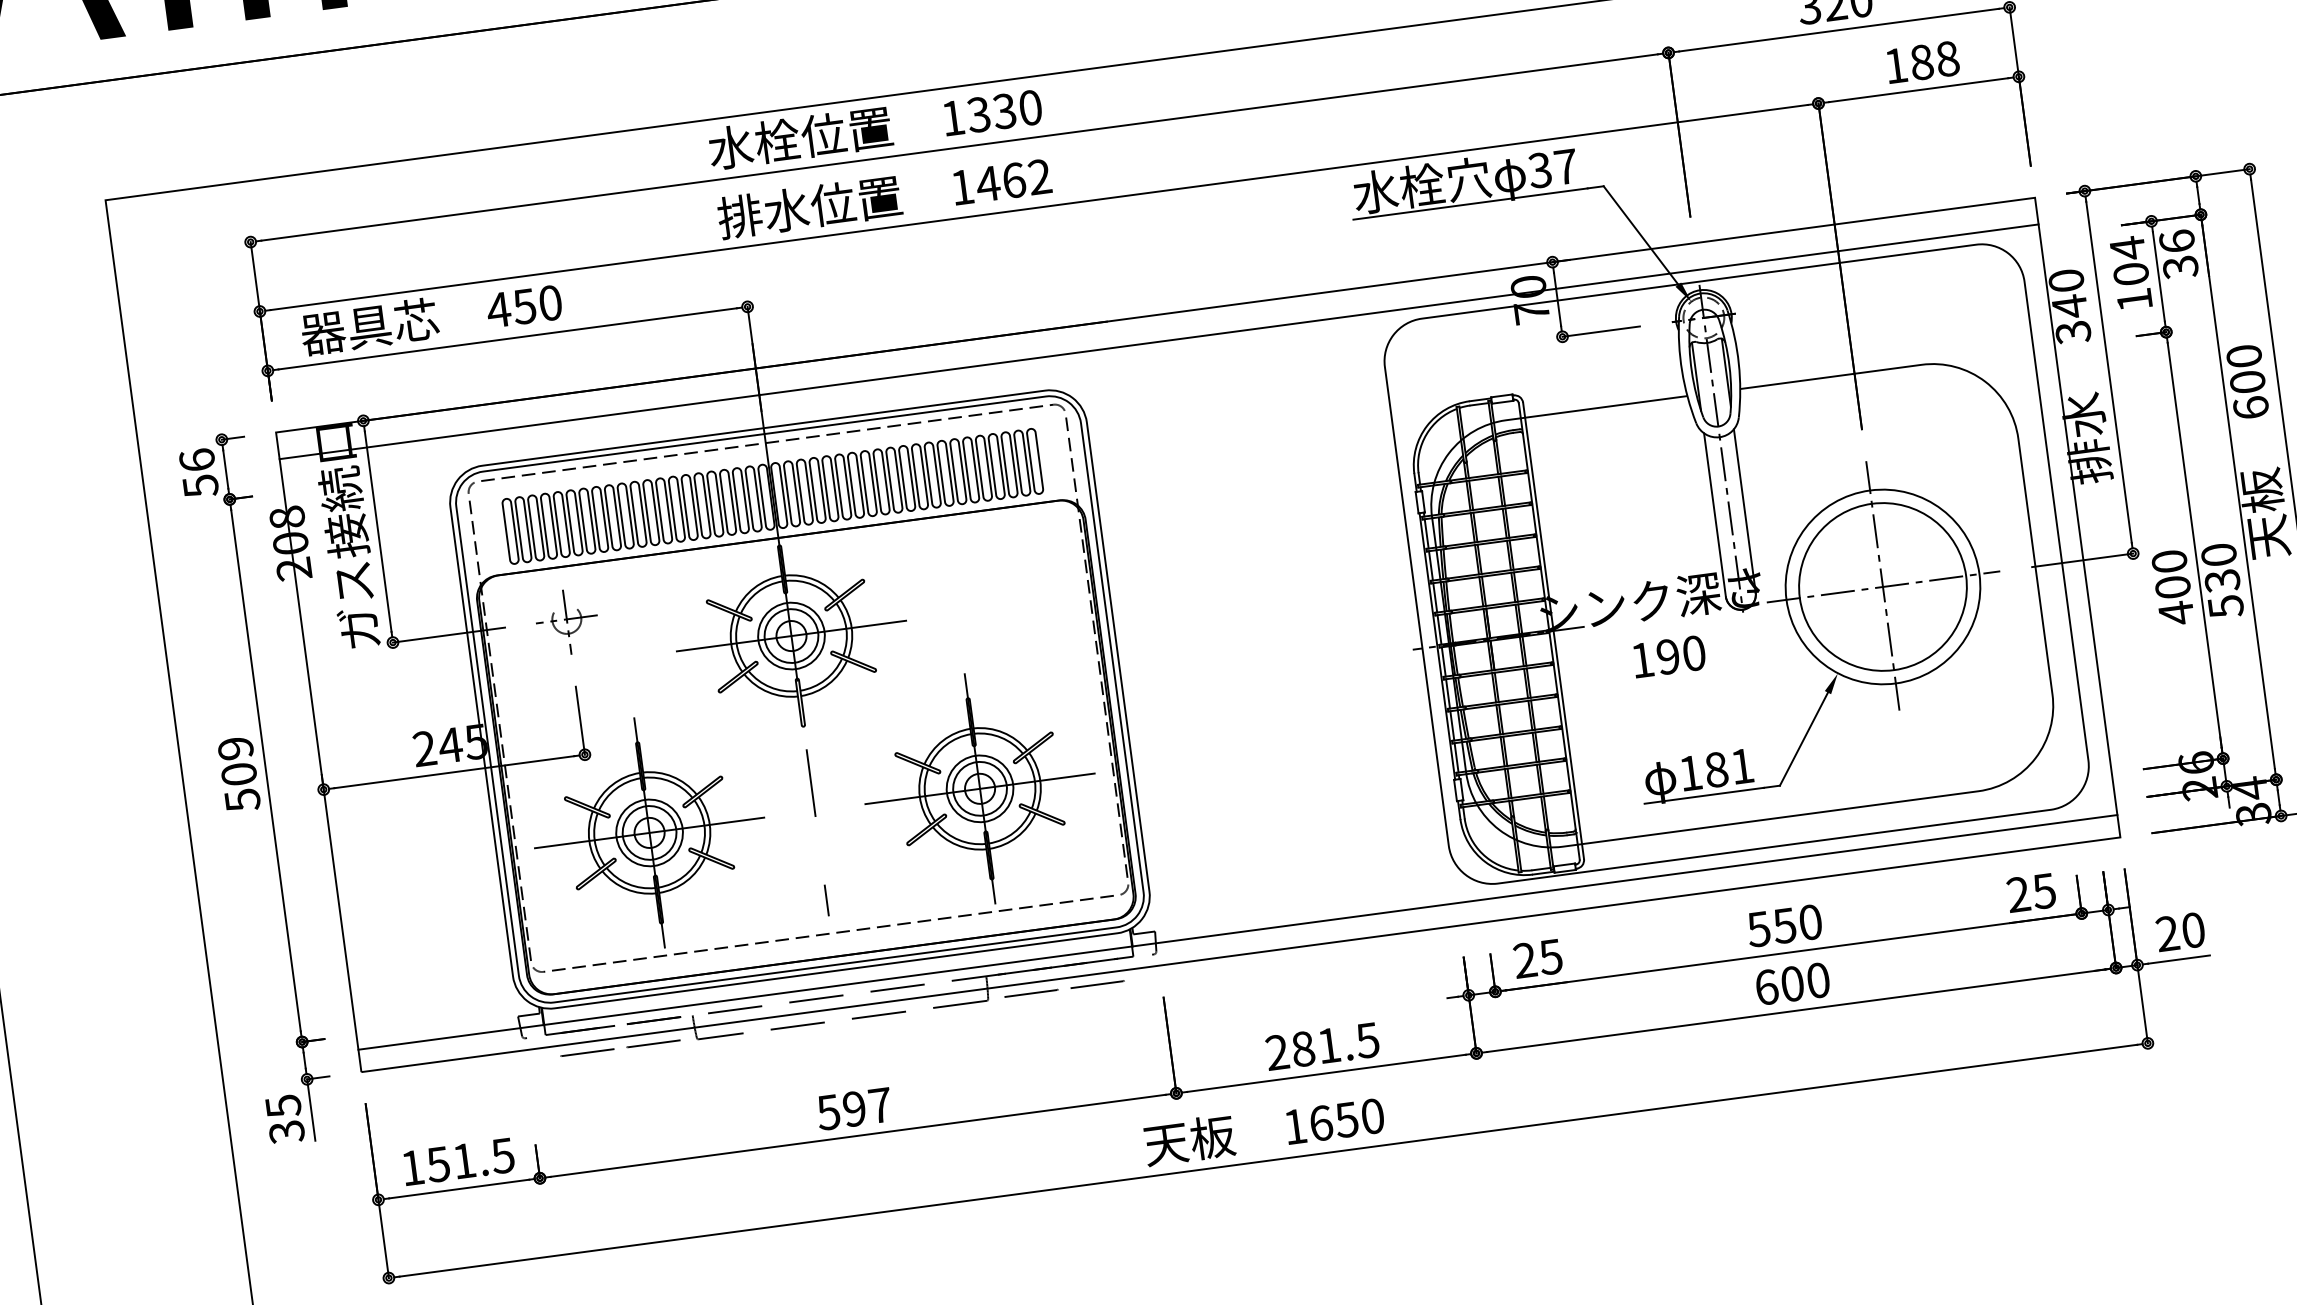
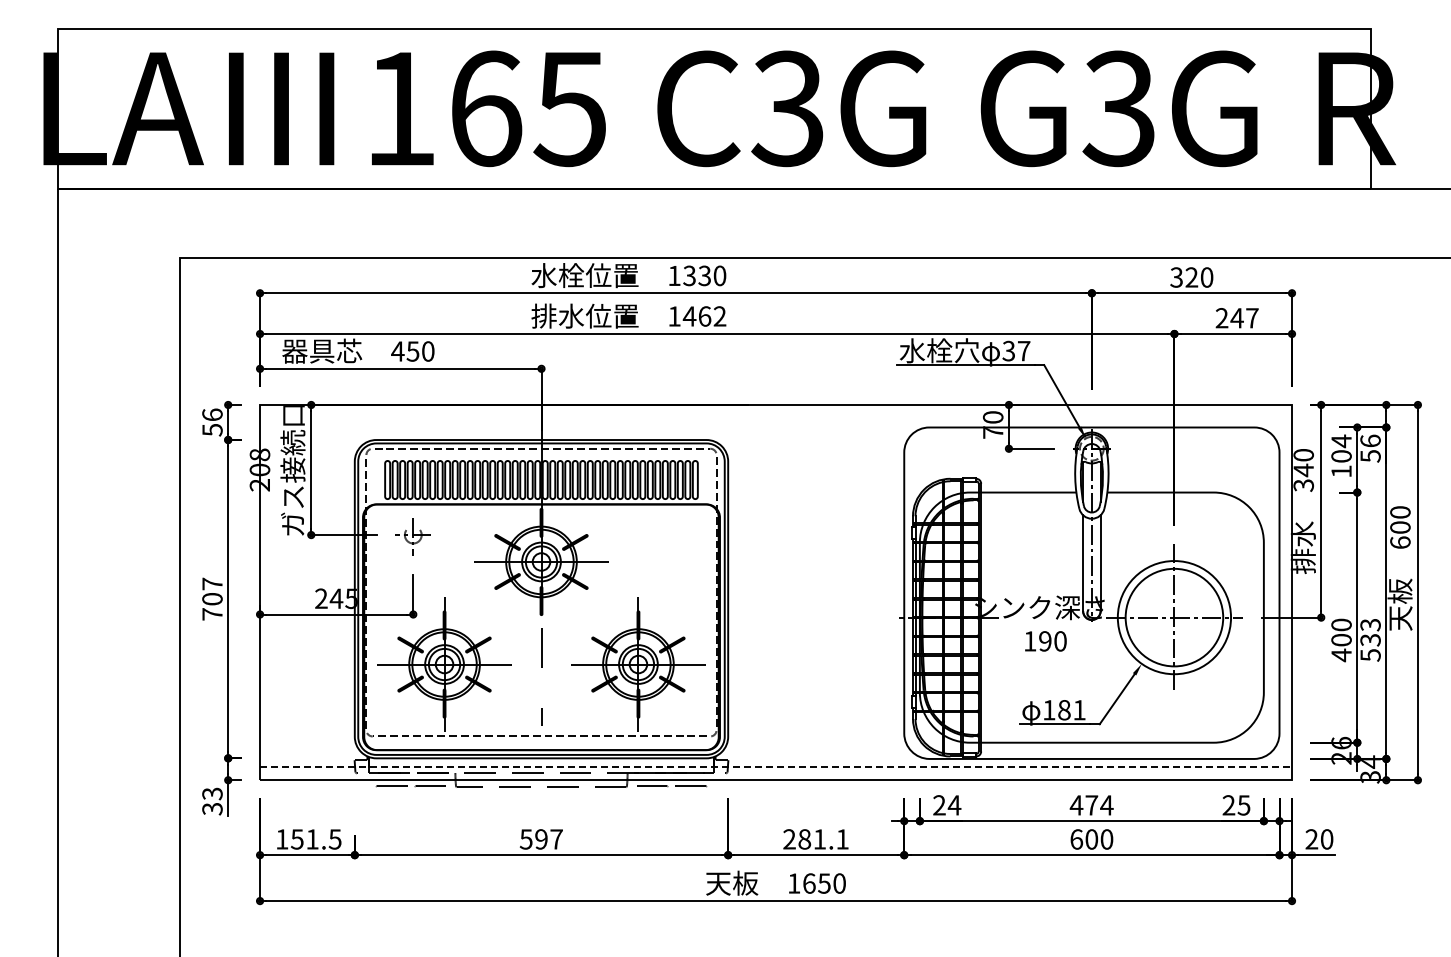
text: (1920, 63) -> (1236, 318), 188 -> 247
text: (2180, 266) -> (1370, 455), 36 -> 56
line: (1159, 341) -> (776, 420), removed
text: (2218, 554) -> (1370, 624), 530 -> 533
text: (239, 773) -> (212, 598), 509 -> 707
text: (1784, 926) -> (1091, 805), 550 -> 474
line: (1238, 932) -> (776, 767), solid -> dashed
text: (1550, 957) -> (954, 805), 25 -> 24
text: (1367, 1040) -> (842, 839), 281.5 -> 281.1
text: (283, 1105) -> (212, 793), 35 -> 33

